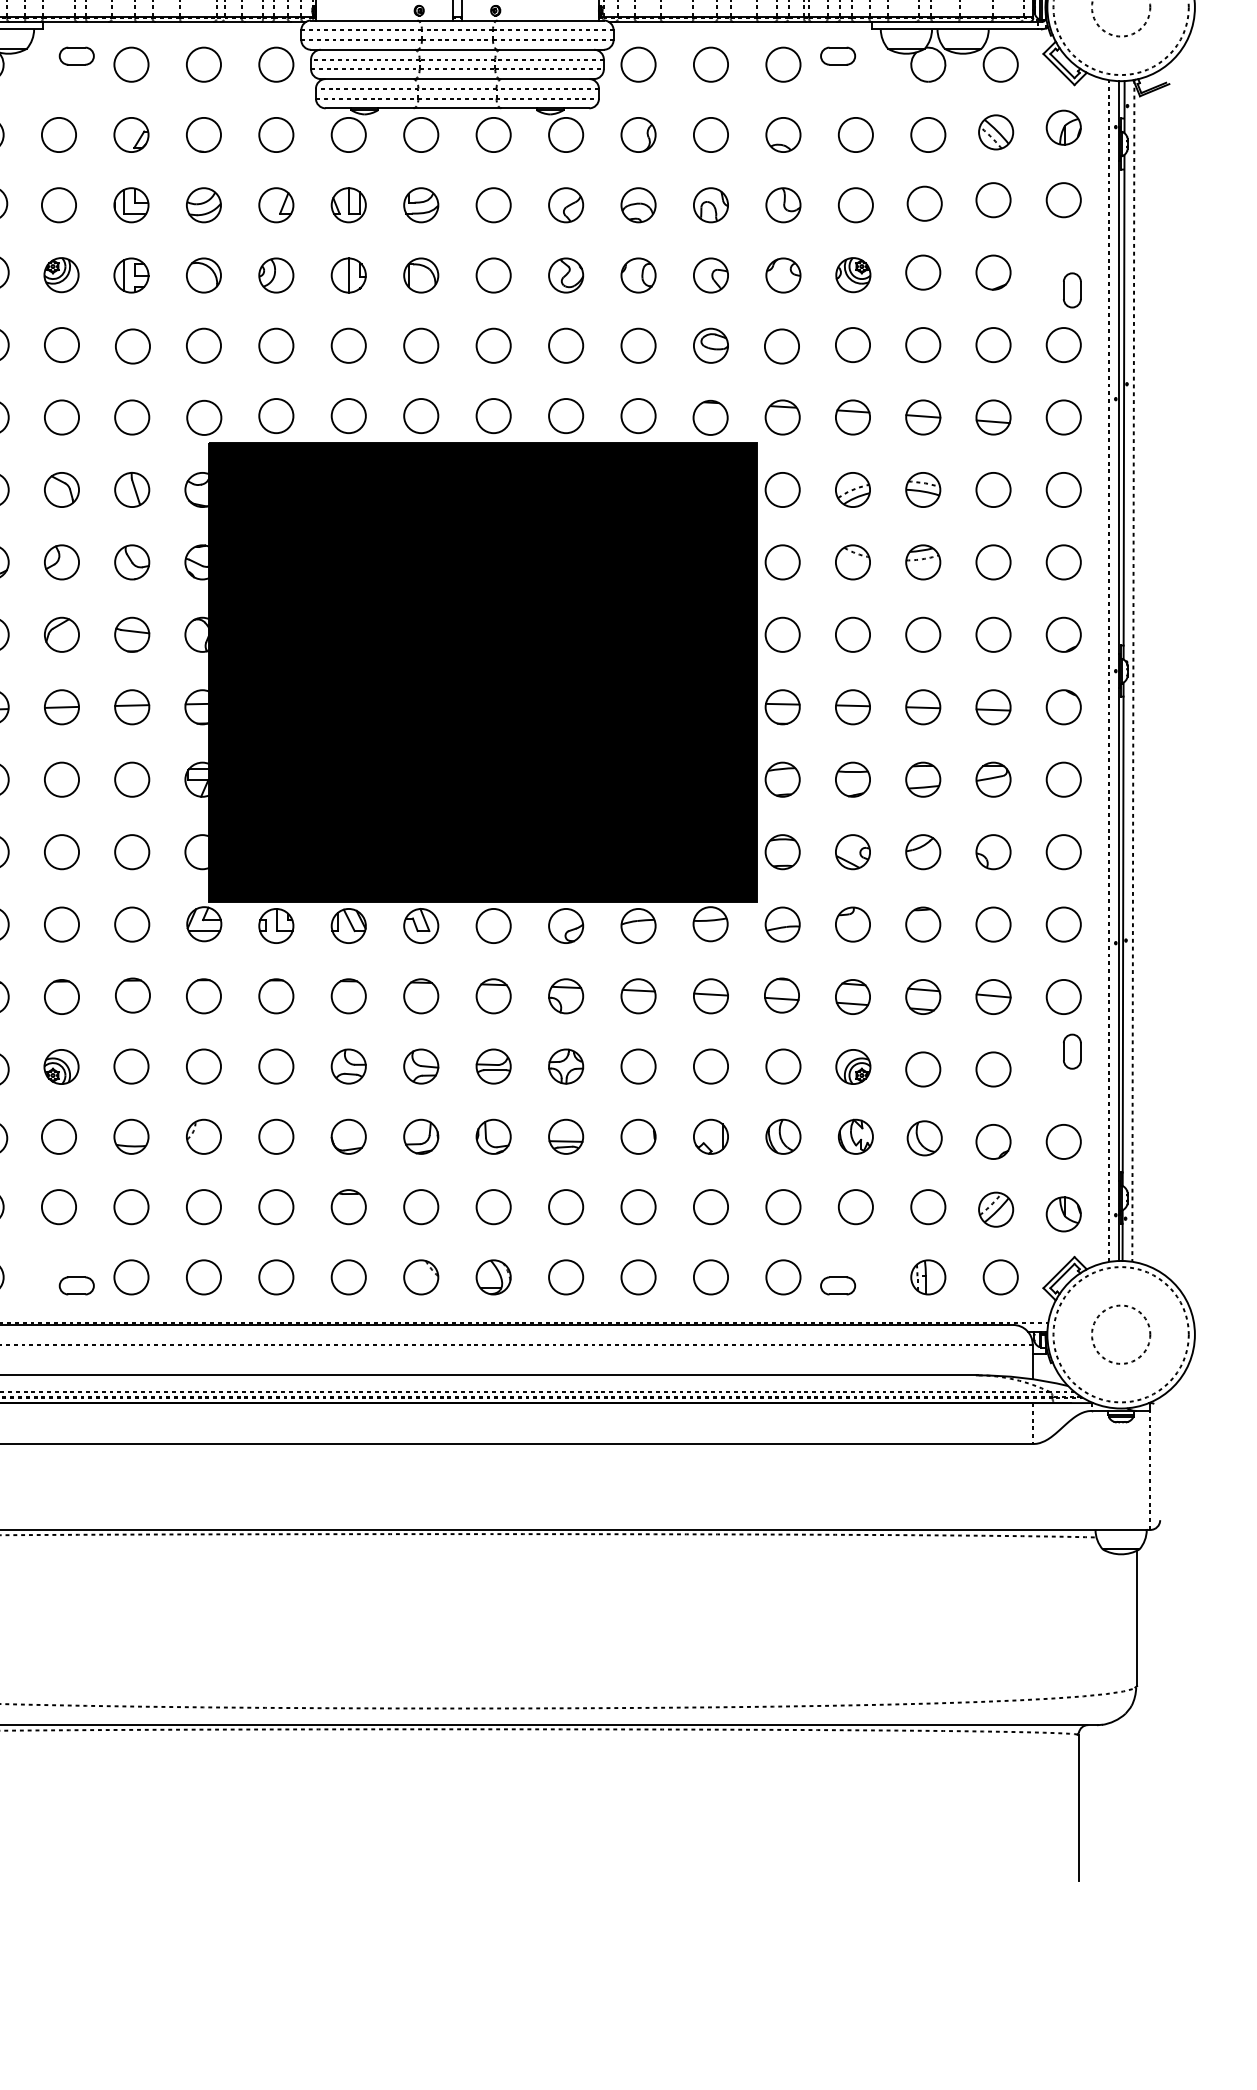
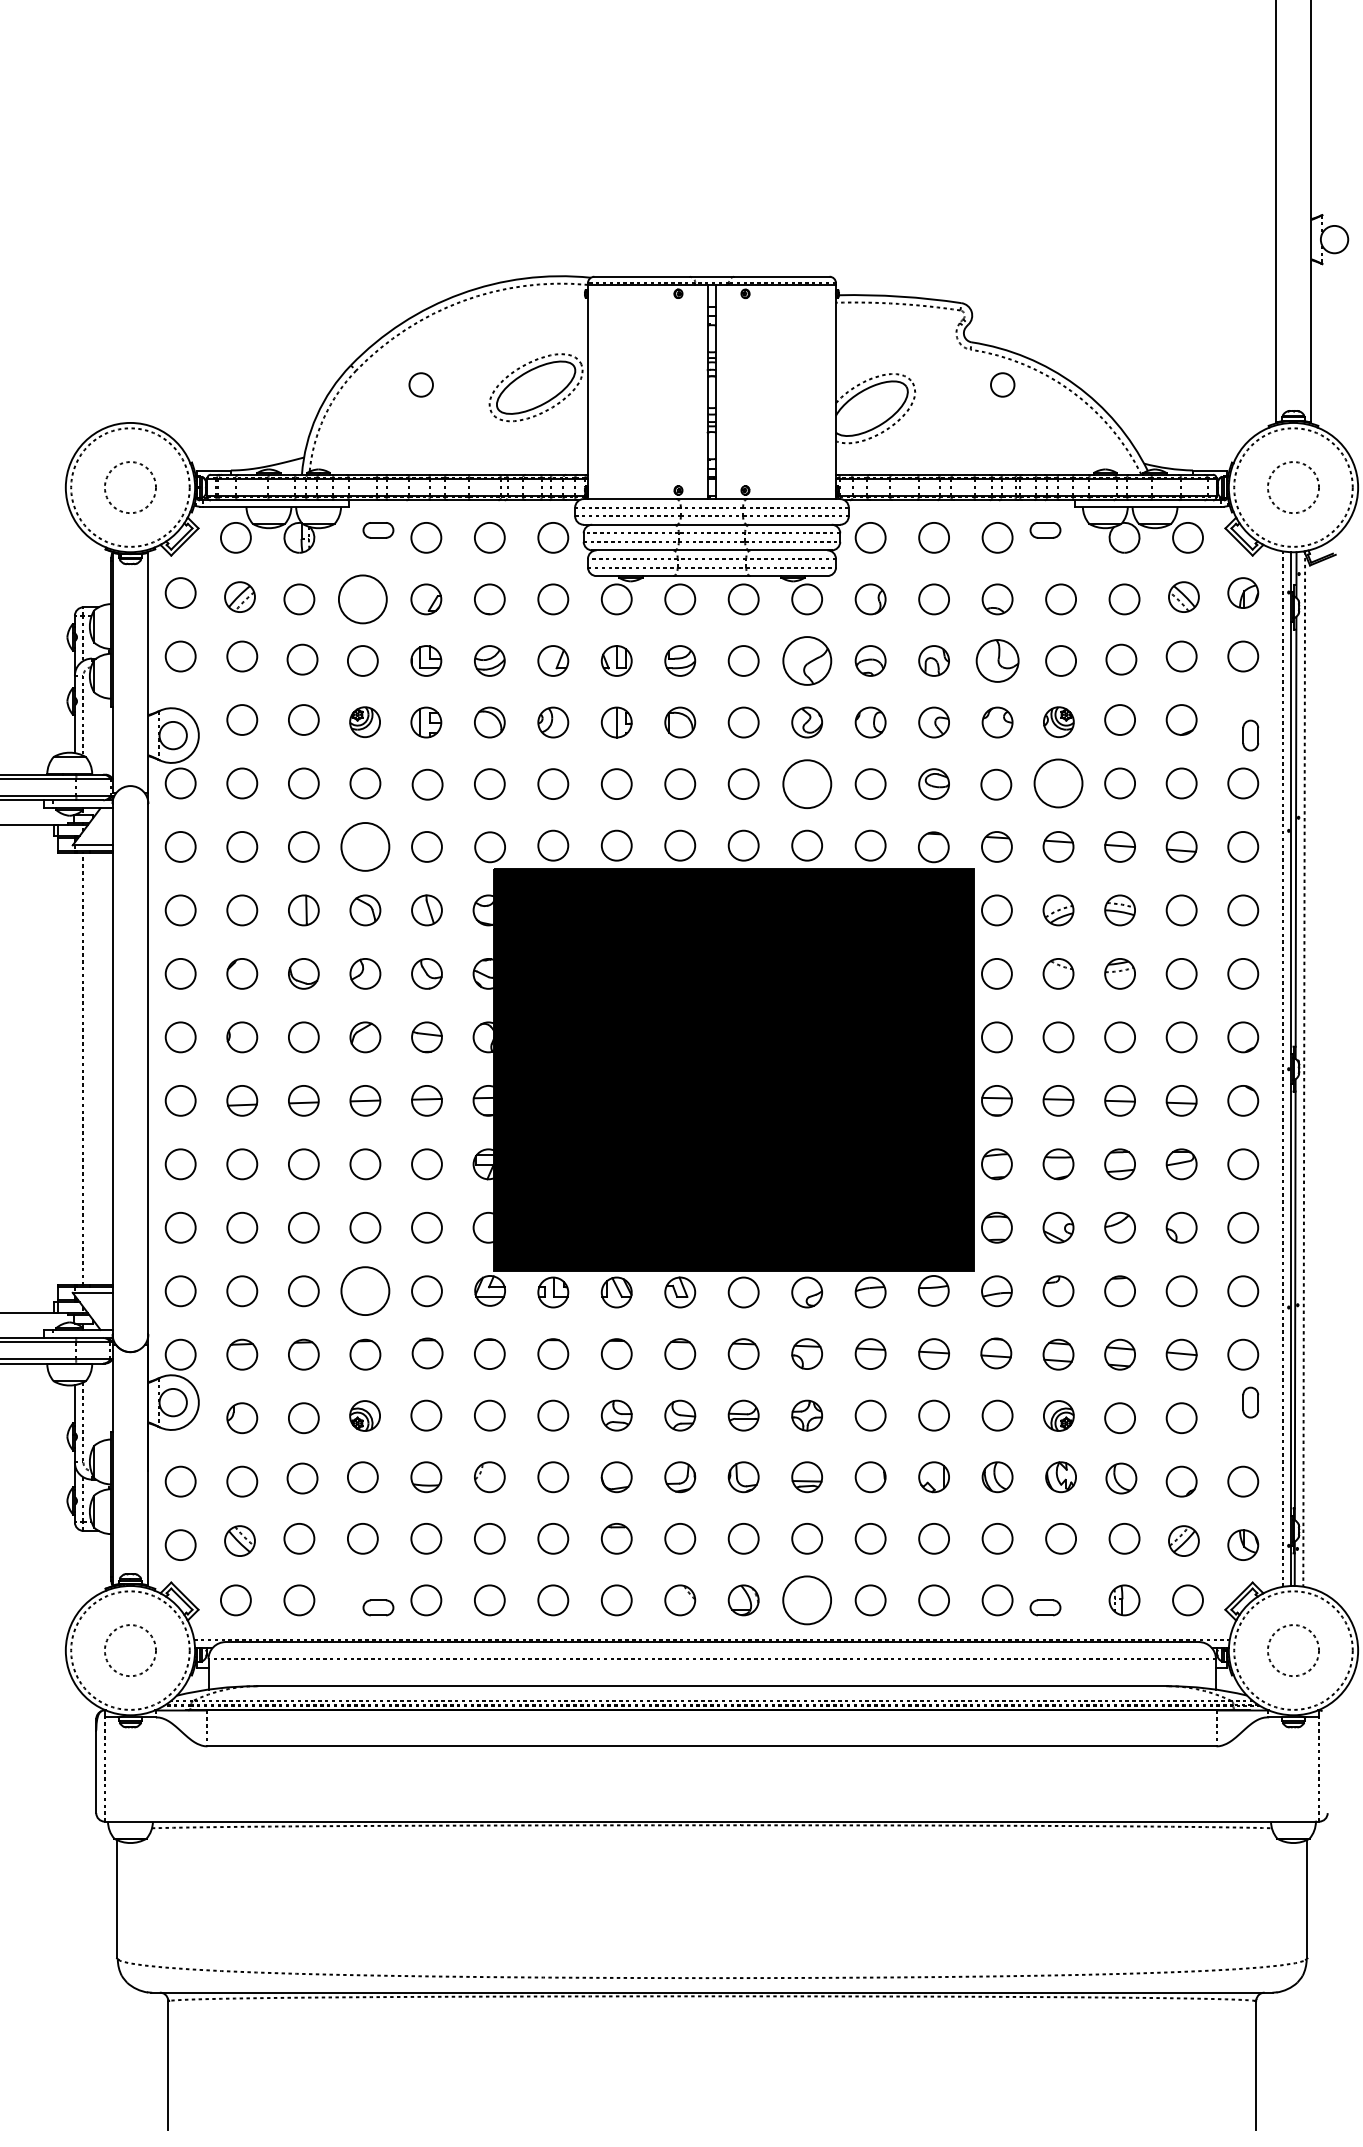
circle: (58, 135) -> (362, 599), size x1.6
part: (565, 204) -> (806, 660), size x1.6
part: (783, 204) -> (997, 660), size x1.4
circle: (565, 345) -> (806, 783), size x1.6
circle: (852, 345) -> (1058, 783), size x1.6
circle: (62, 416) -> (365, 846), size x1.6
circle: (62, 924) -> (365, 1291), size x1.6
circle: (566, 1277) -> (807, 1600), size x1.6

